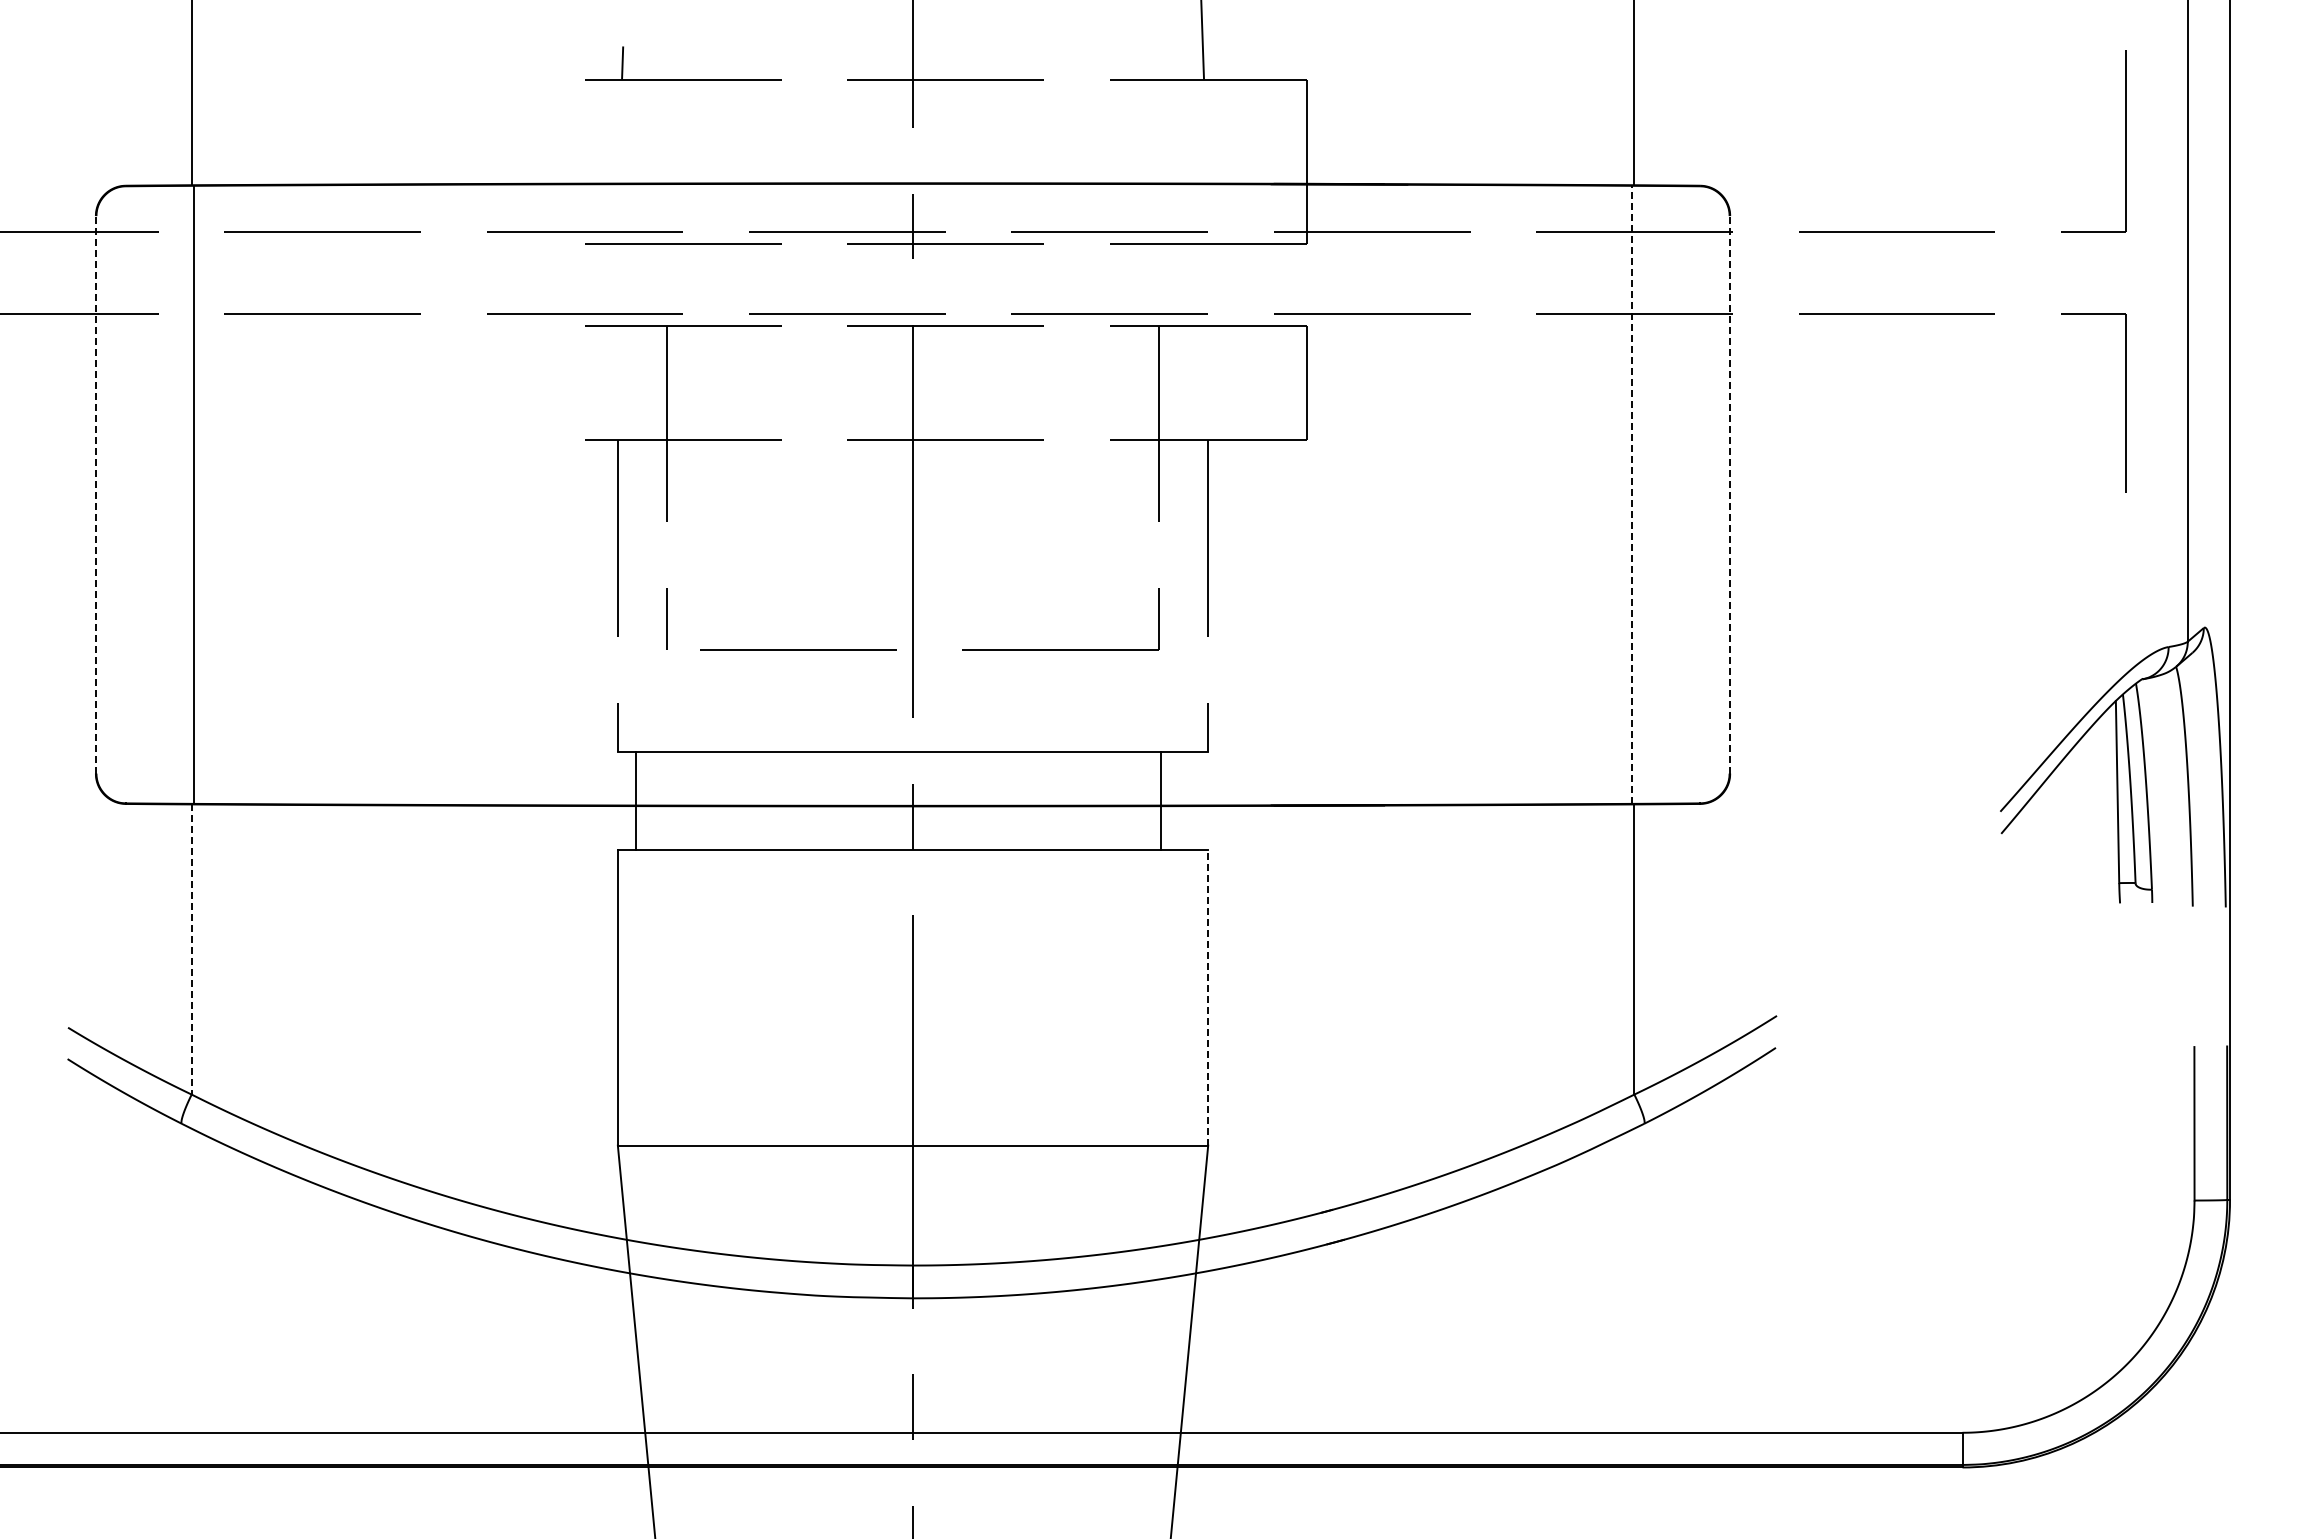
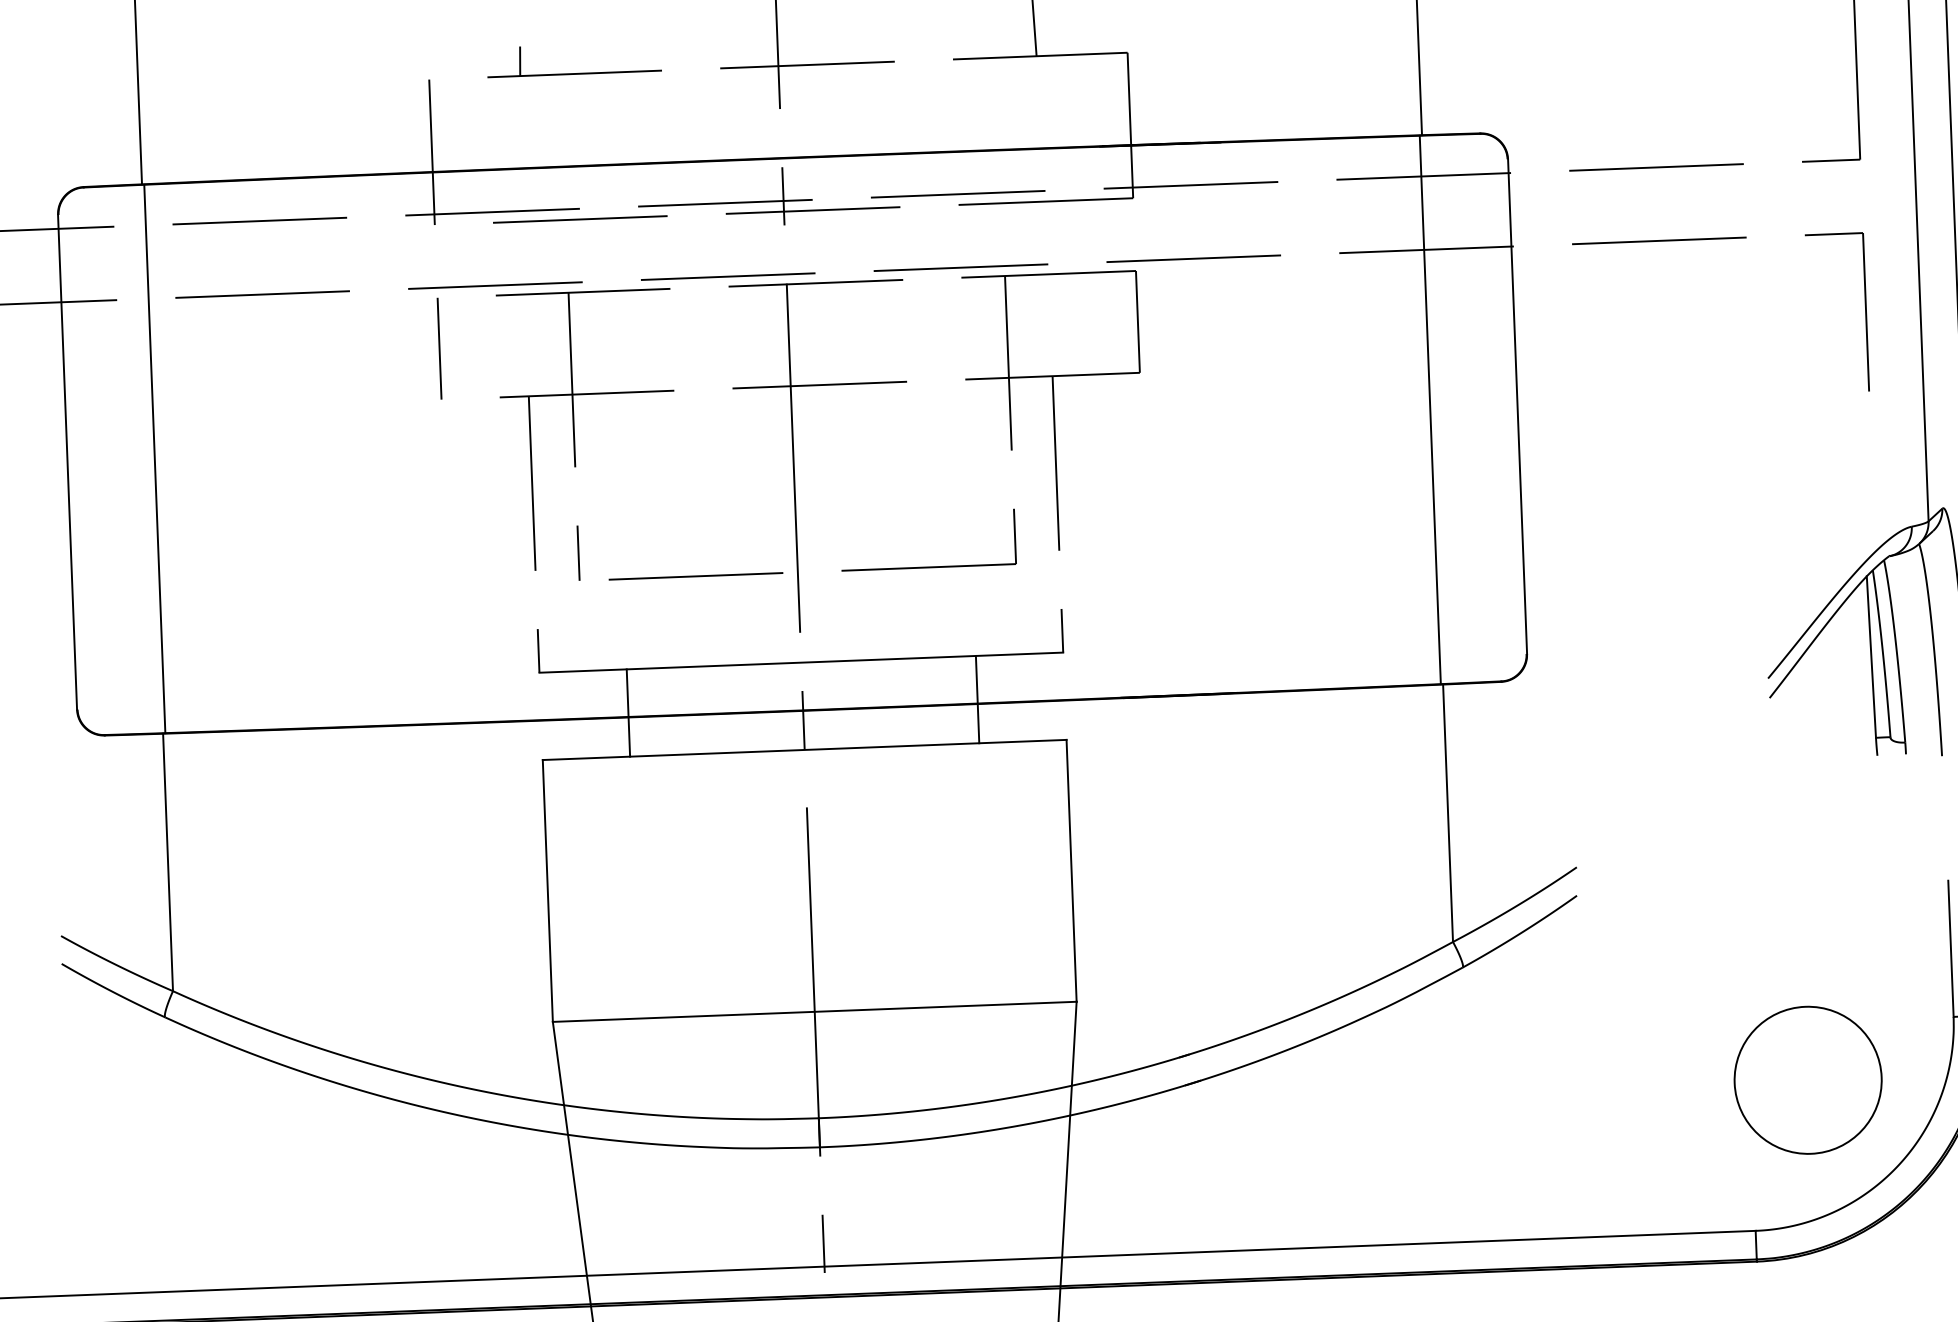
line: (519, 161) -> (432, 152), added
line: (519, 382) -> (439, 348), added
line: (95, 494) -> (67, 462), dashed -> solid
line: (1631, 494) -> (1430, 409), dashed -> solid
line: (1730, 494) -> (1517, 406), dashed -> solid
line: (636, 801) -> (628, 713), moved
line: (1160, 801) -> (977, 699), moved
line: (191, 950) -> (167, 863), dashed -> solid
line: (1208, 998) -> (1071, 871), dashed -> solid
part: (2027, 1265) -> (1807, 1080), added

